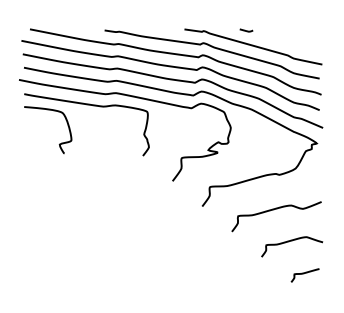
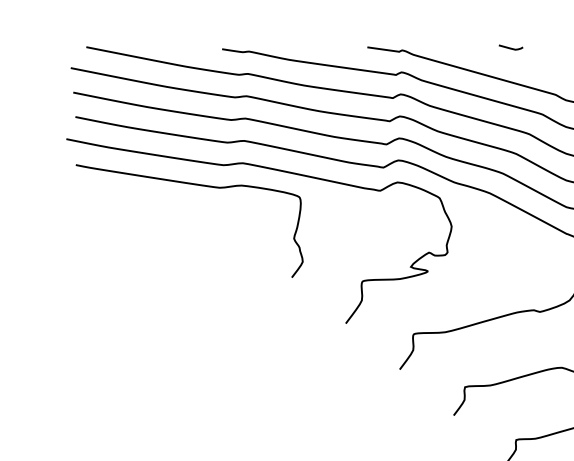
curve: (246, 30) -> (511, 47), moved
curve: (59, 143) -> (140, 254), removed

